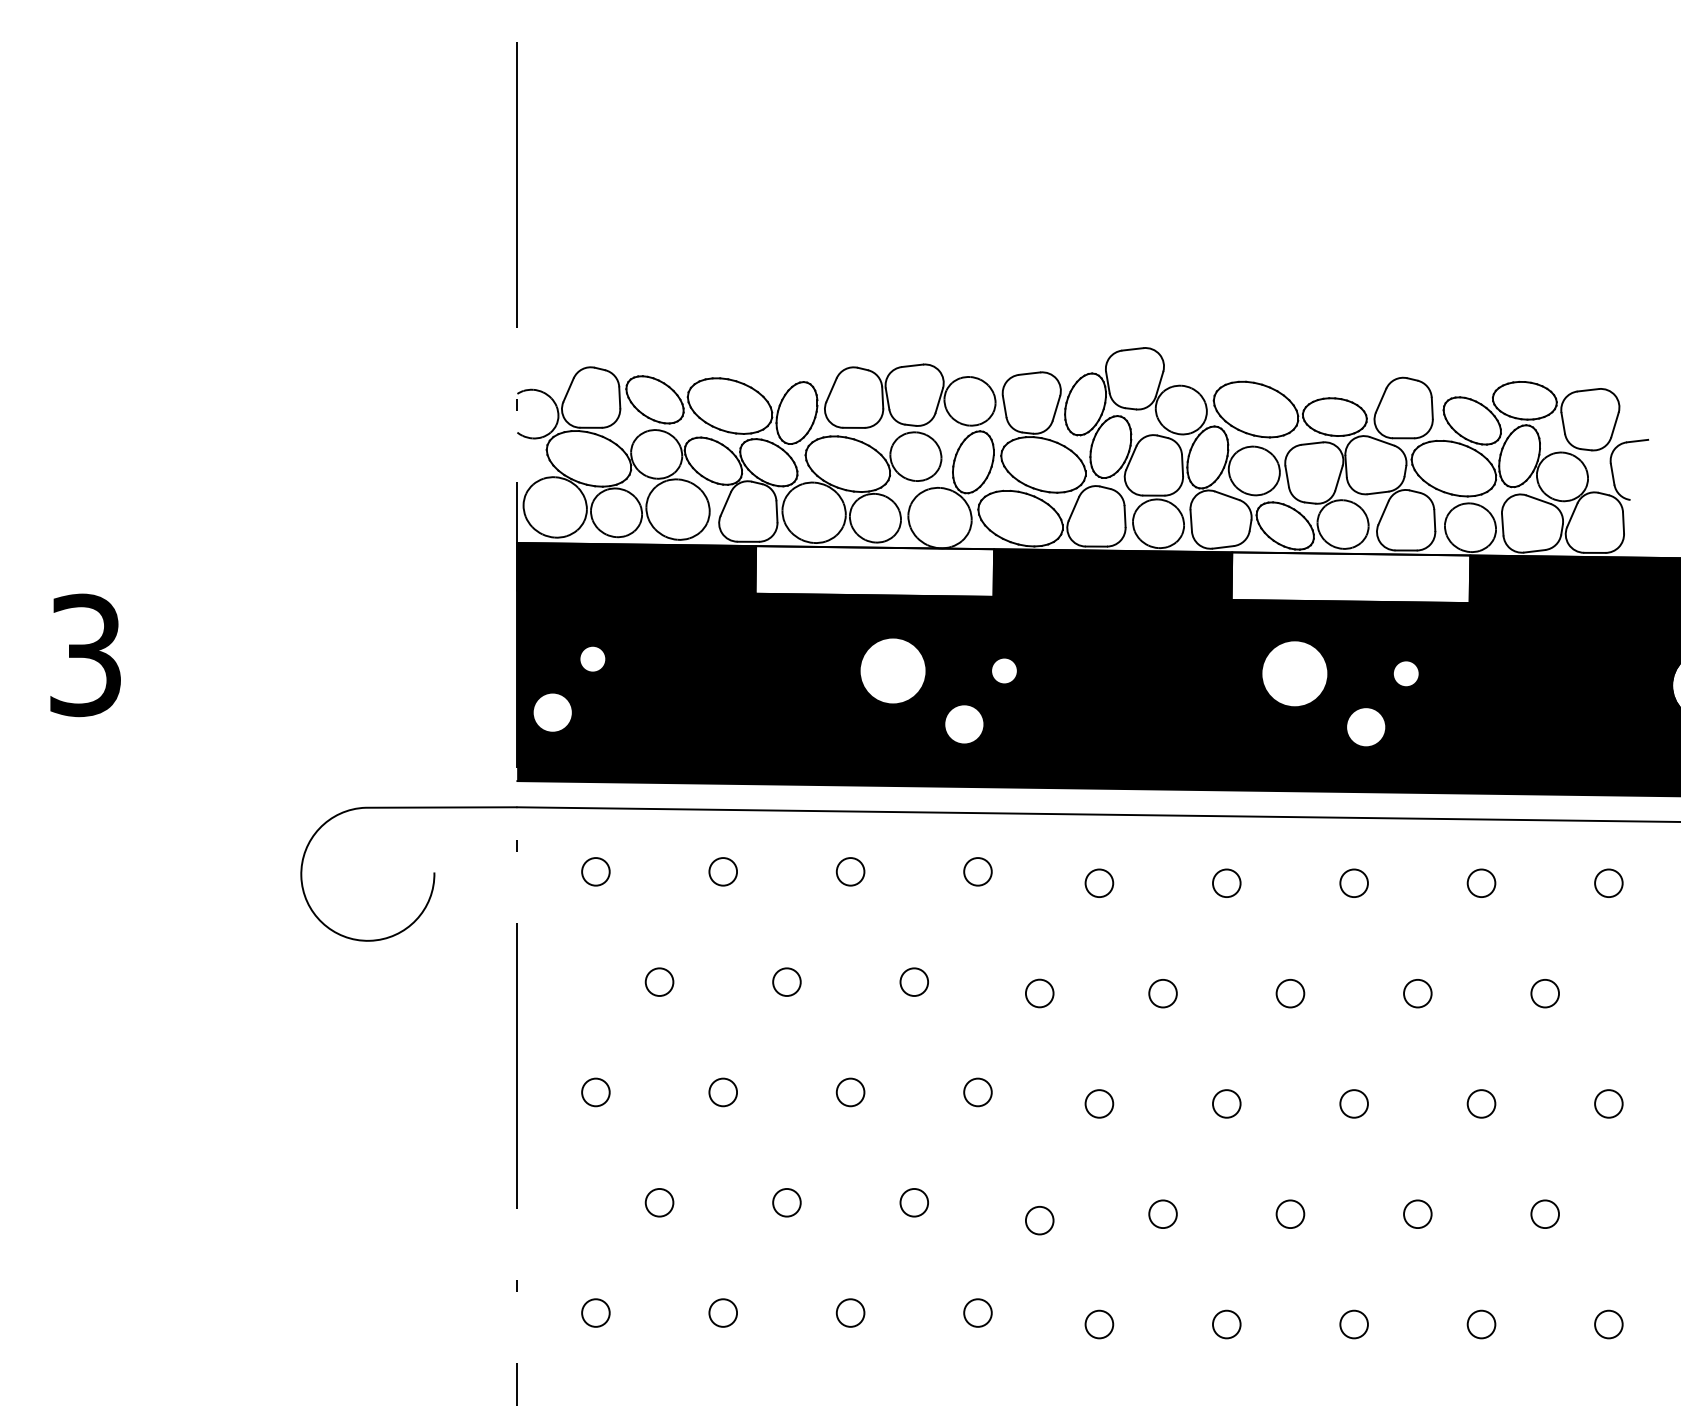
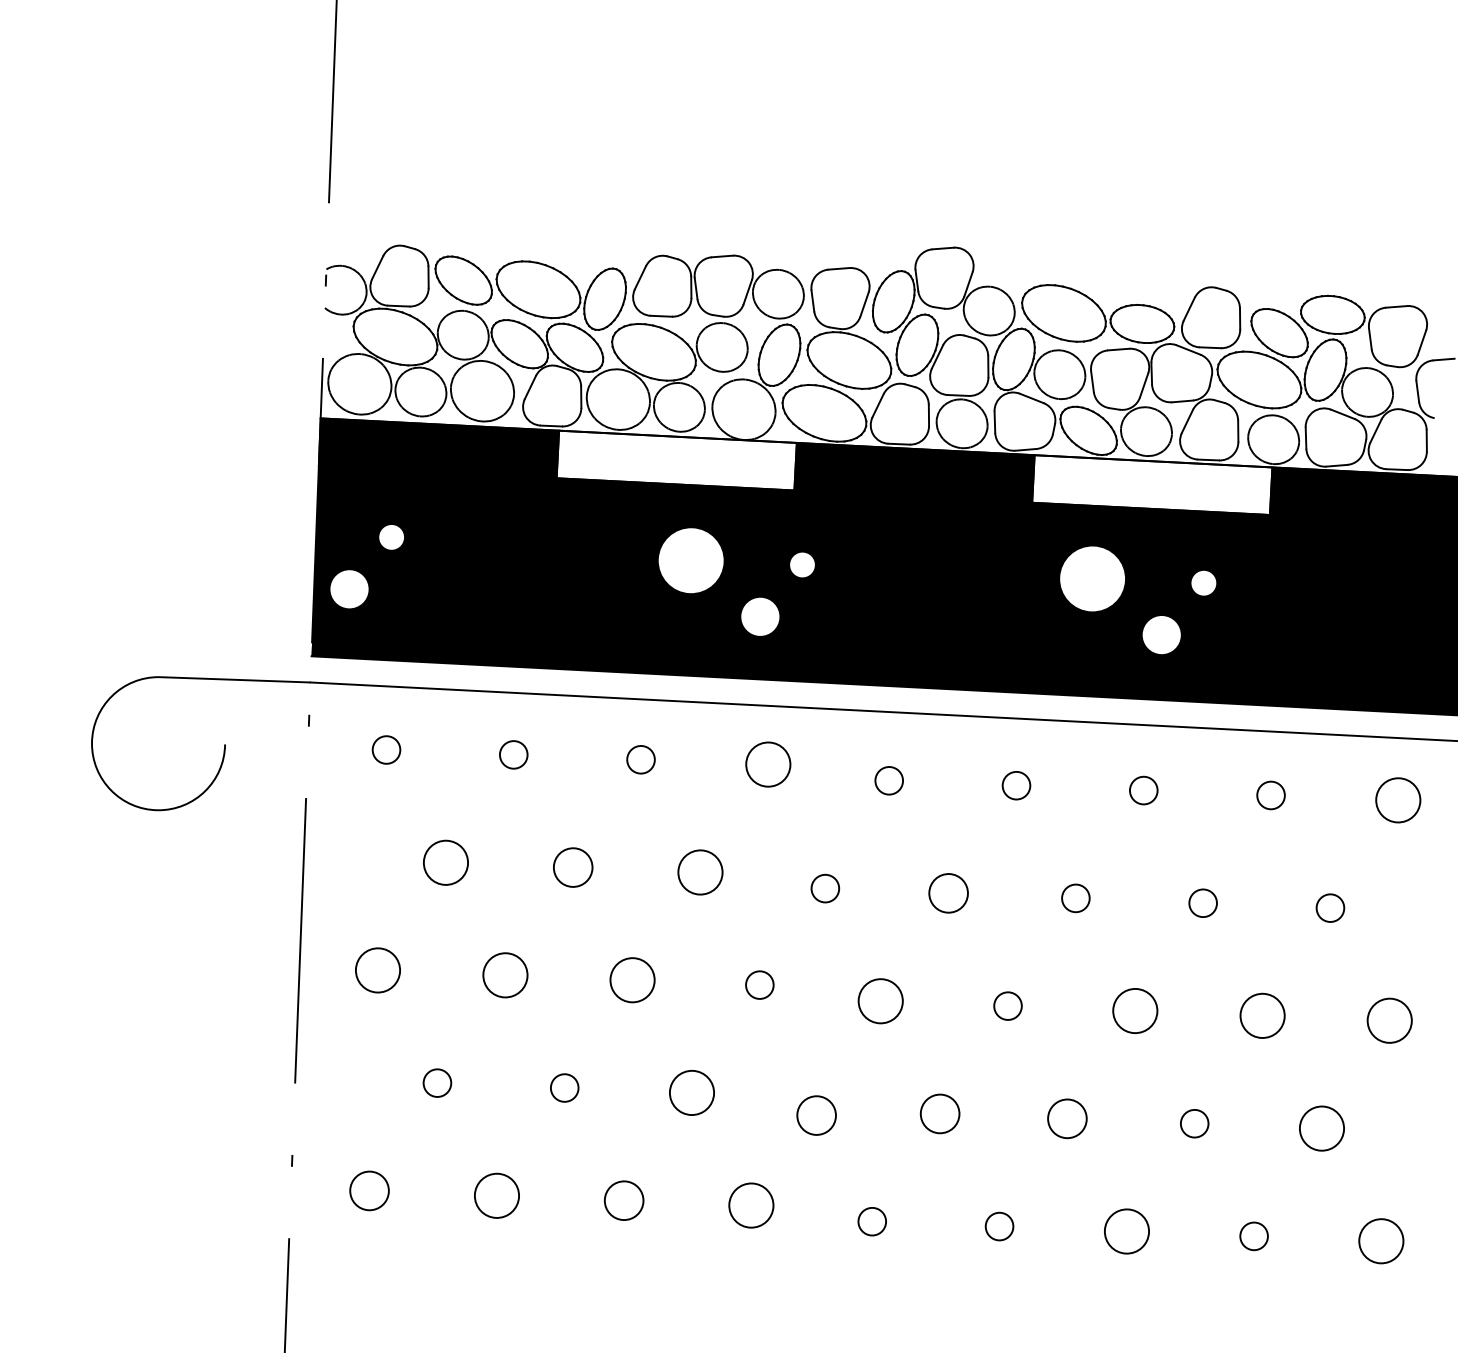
circle: (977, 871) -> (767, 764), size x1.6
circle: (1608, 883) -> (1397, 800), size x1.6
circle: (659, 981) -> (445, 862), size x1.6
circle: (786, 981) -> (572, 866), size x1.4
circle: (914, 981) -> (700, 871), size x1.6
circle: (1162, 993) -> (948, 893), size x1.4
circle: (595, 1092) -> (377, 970), size x1.6
circle: (722, 1092) -> (504, 975), size x1.6
circle: (850, 1092) -> (632, 980), size x1.6
circle: (1099, 1103) -> (880, 1000), size x1.6
circle: (1353, 1103) -> (1134, 1010), size x1.6
circle: (1481, 1103) -> (1262, 1015), size x1.6
circle: (1608, 1103) -> (1389, 1020), size x1.6
circle: (914, 1202) -> (692, 1092), size x1.6
circle: (1162, 1214) -> (939, 1114), size x1.4
circle: (1290, 1214) -> (1067, 1119), size x1.4
circle: (1545, 1214) -> (1322, 1128), size x1.6
circle: (1039, 1220) -> (816, 1115), size x1.4
circle: (595, 1312) -> (369, 1190), size x1.4
circle: (722, 1312) -> (496, 1195), size x1.6
circle: (850, 1312) -> (624, 1200), size x1.4
circle: (977, 1312) -> (750, 1204), size x1.6
circle: (1353, 1324) -> (1126, 1231), size x1.6
circle: (1608, 1324) -> (1380, 1241), size x1.6

